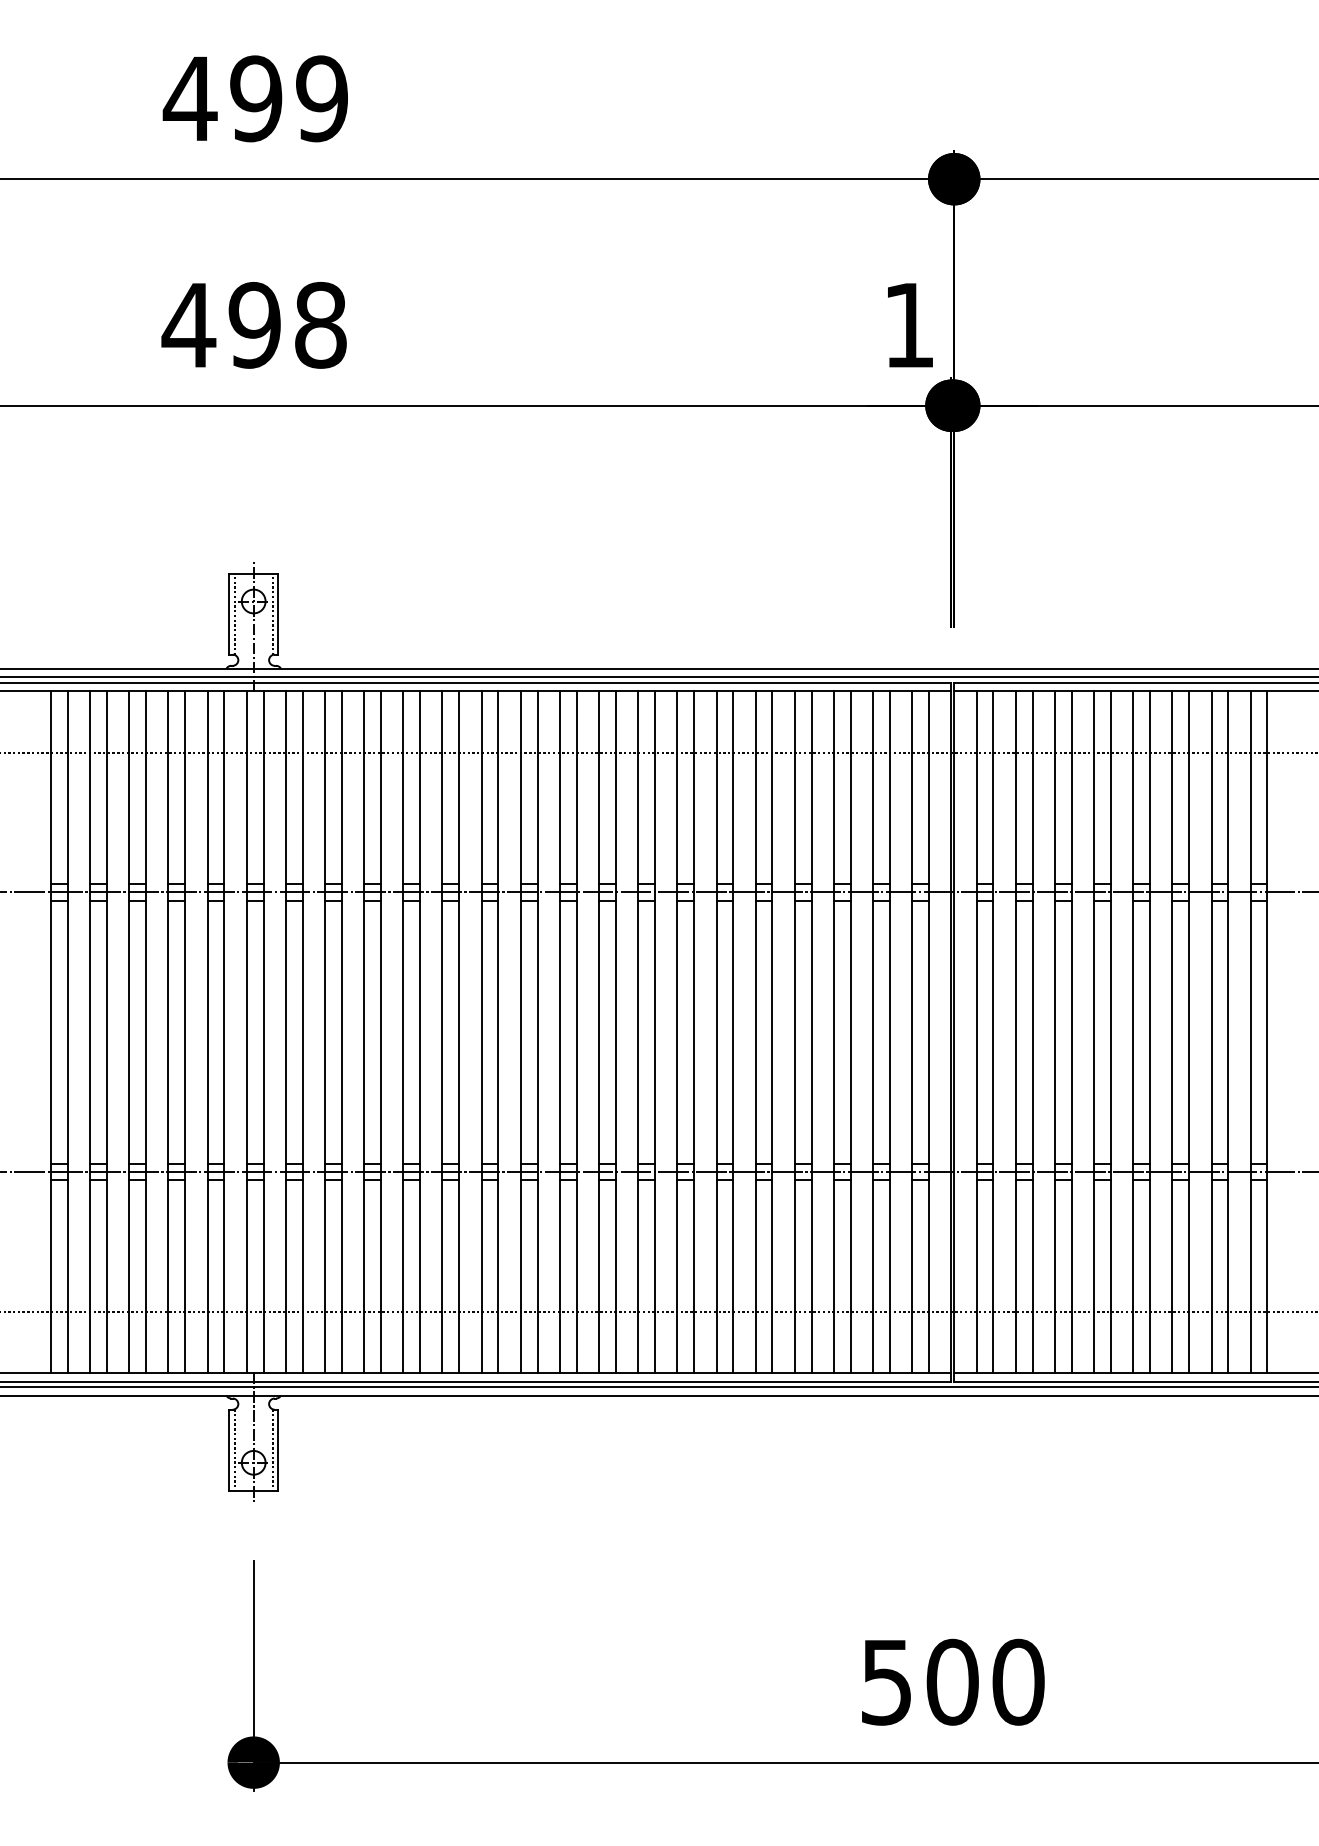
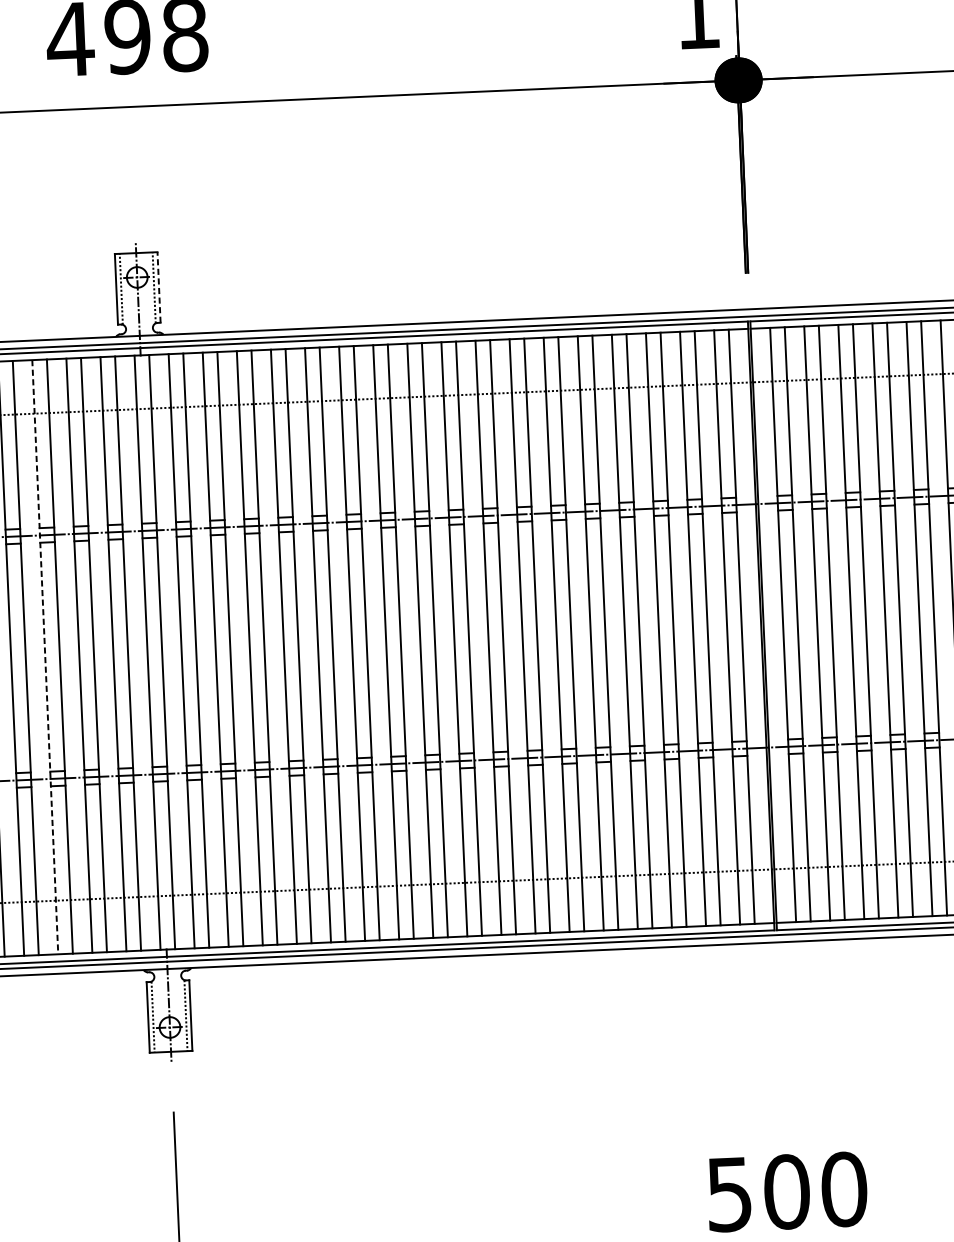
line: (278, 614) -> (159, 287), solid -> dashed
line: (129, 1032) -> (45, 657), solid -> dashed

